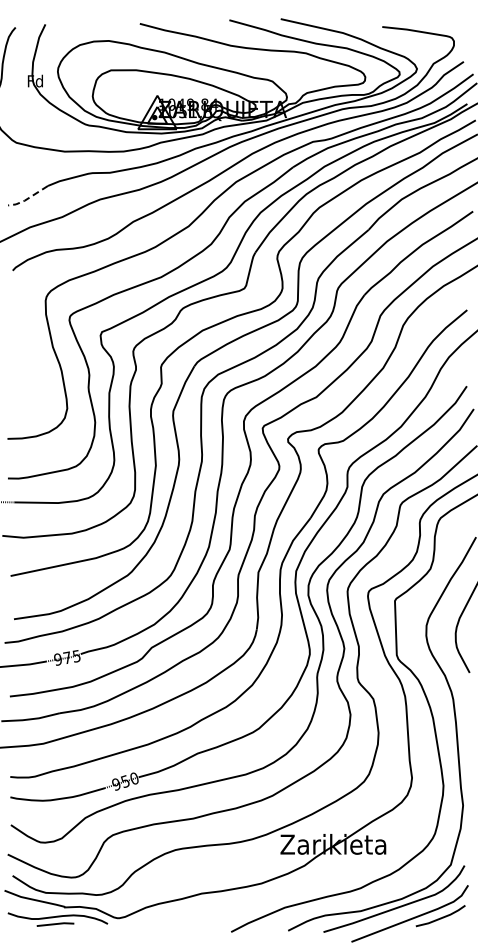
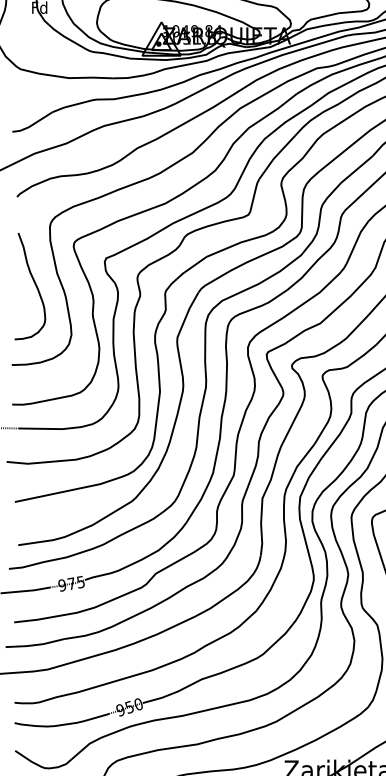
line: (27, 198) -> (31, 124), dashed -> solid
curve: (30, 358) -> (34, 284), added

